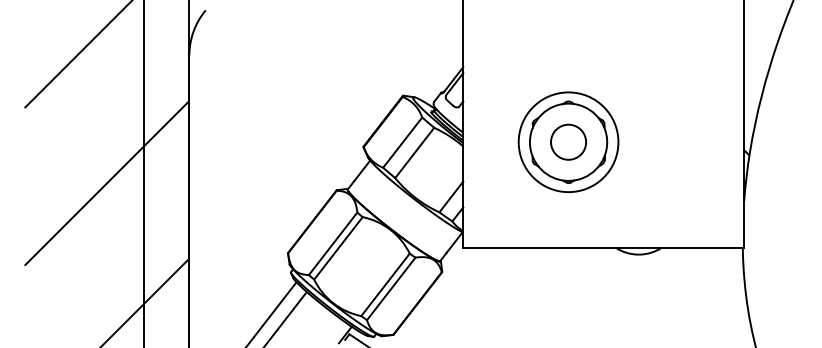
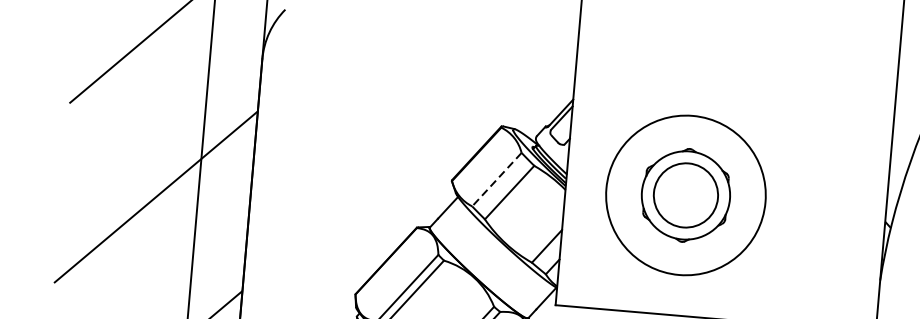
circle: (568, 141) -> (685, 194), size x1.6
line: (402, 142) -> (496, 179), solid -> dashed
circle: (568, 142) -> (685, 195), size x1.4

